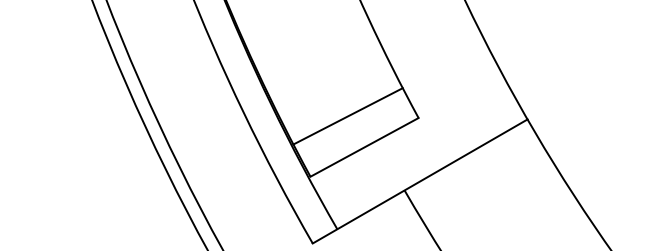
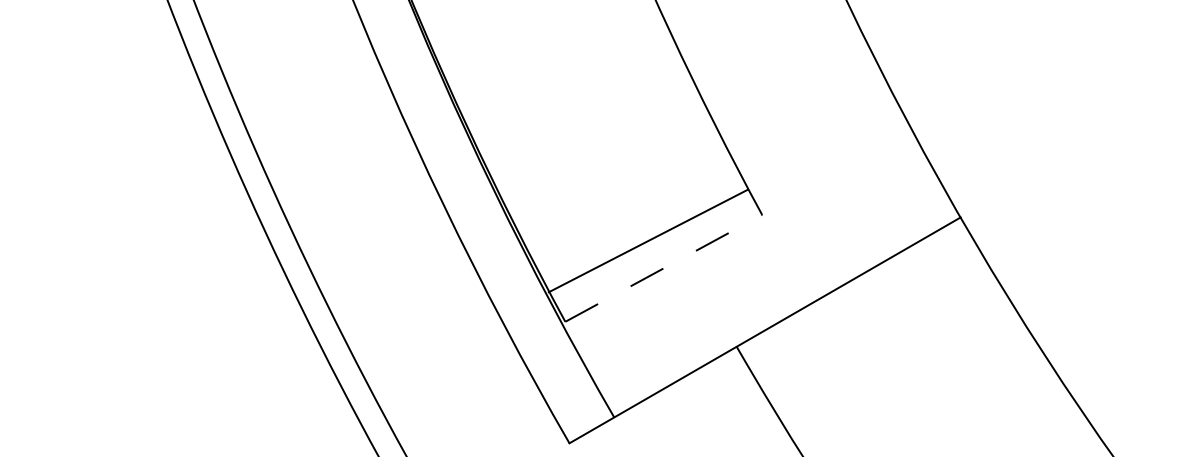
line: (347, 116) -> (647, 241), moved
line: (364, 147) -> (663, 268), solid -> dashed

